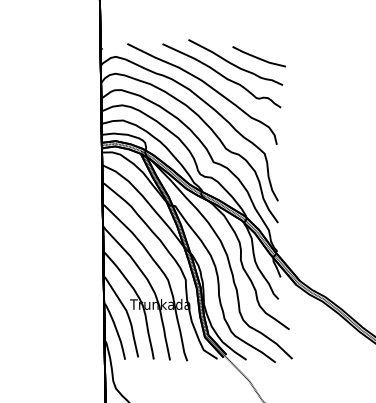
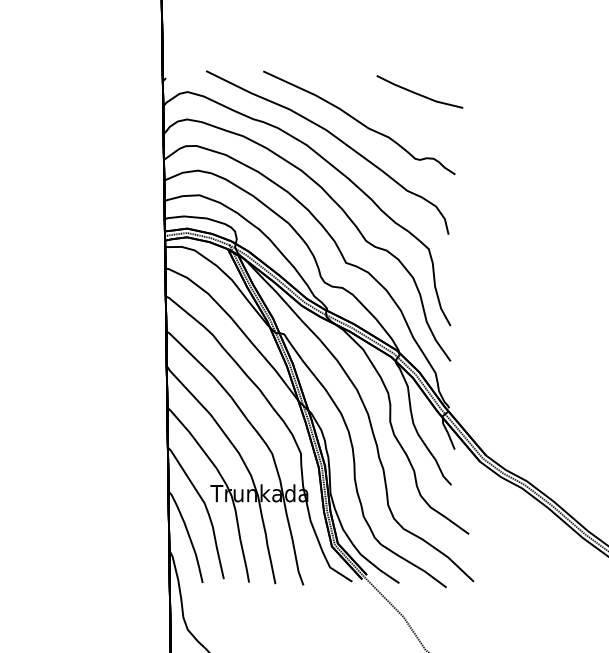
curve: (235, 64) -> (381, 104), removed

